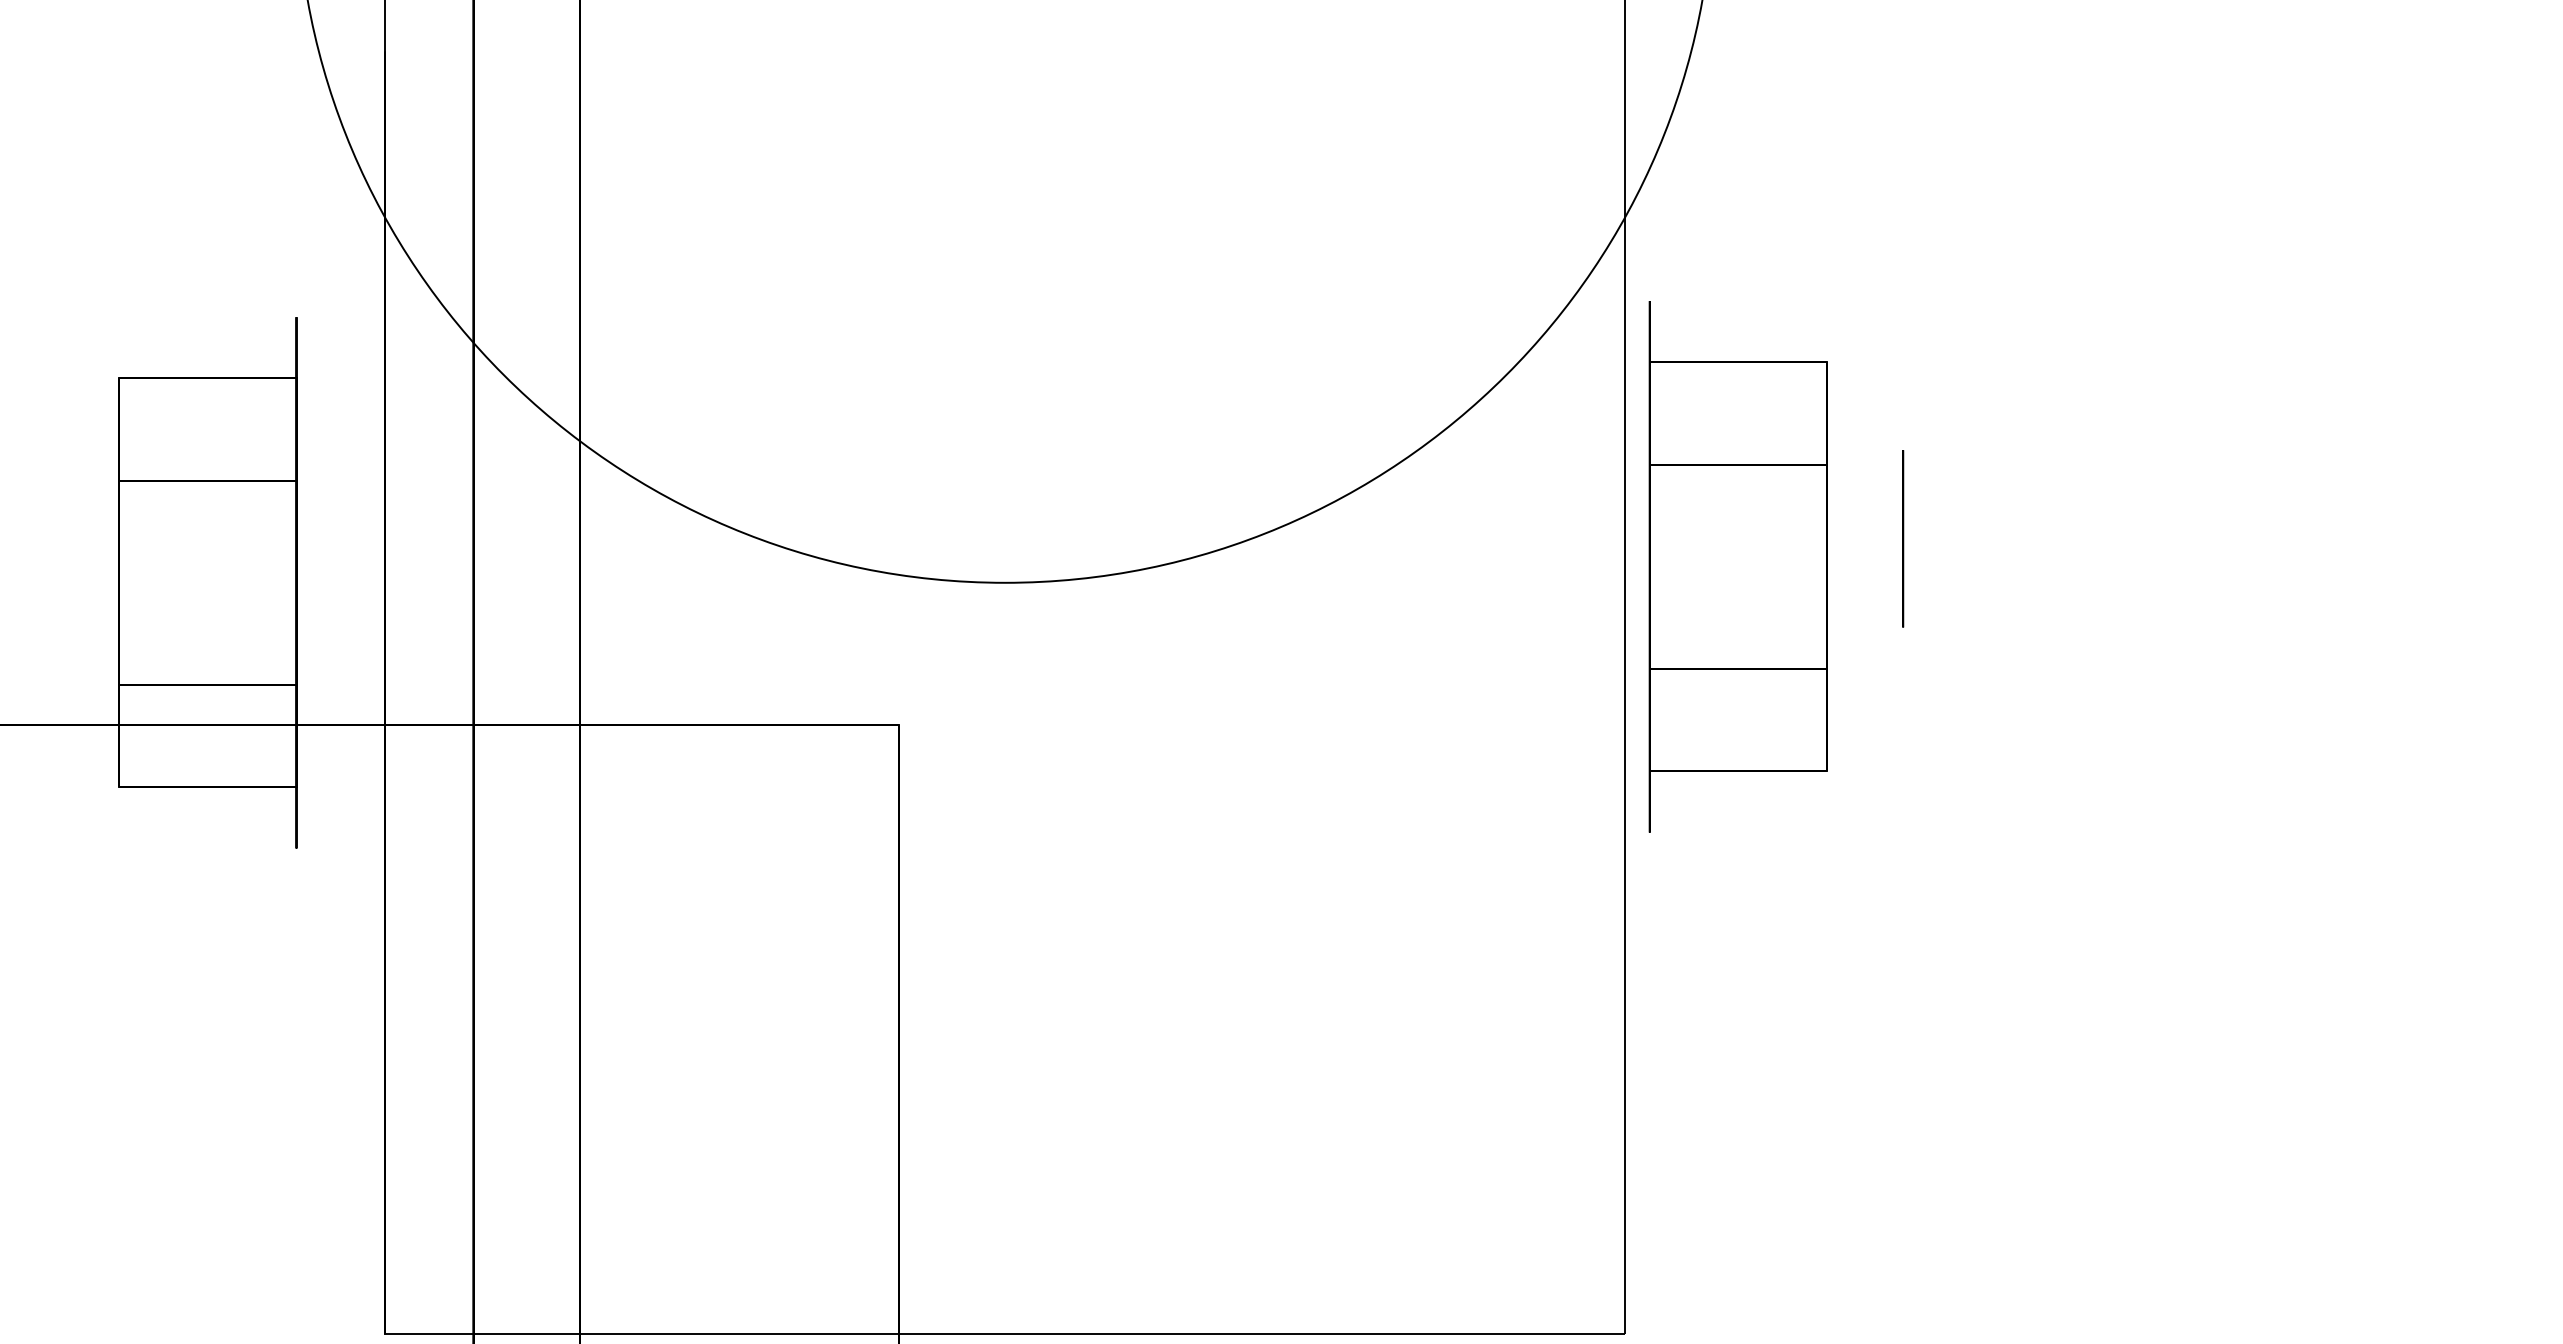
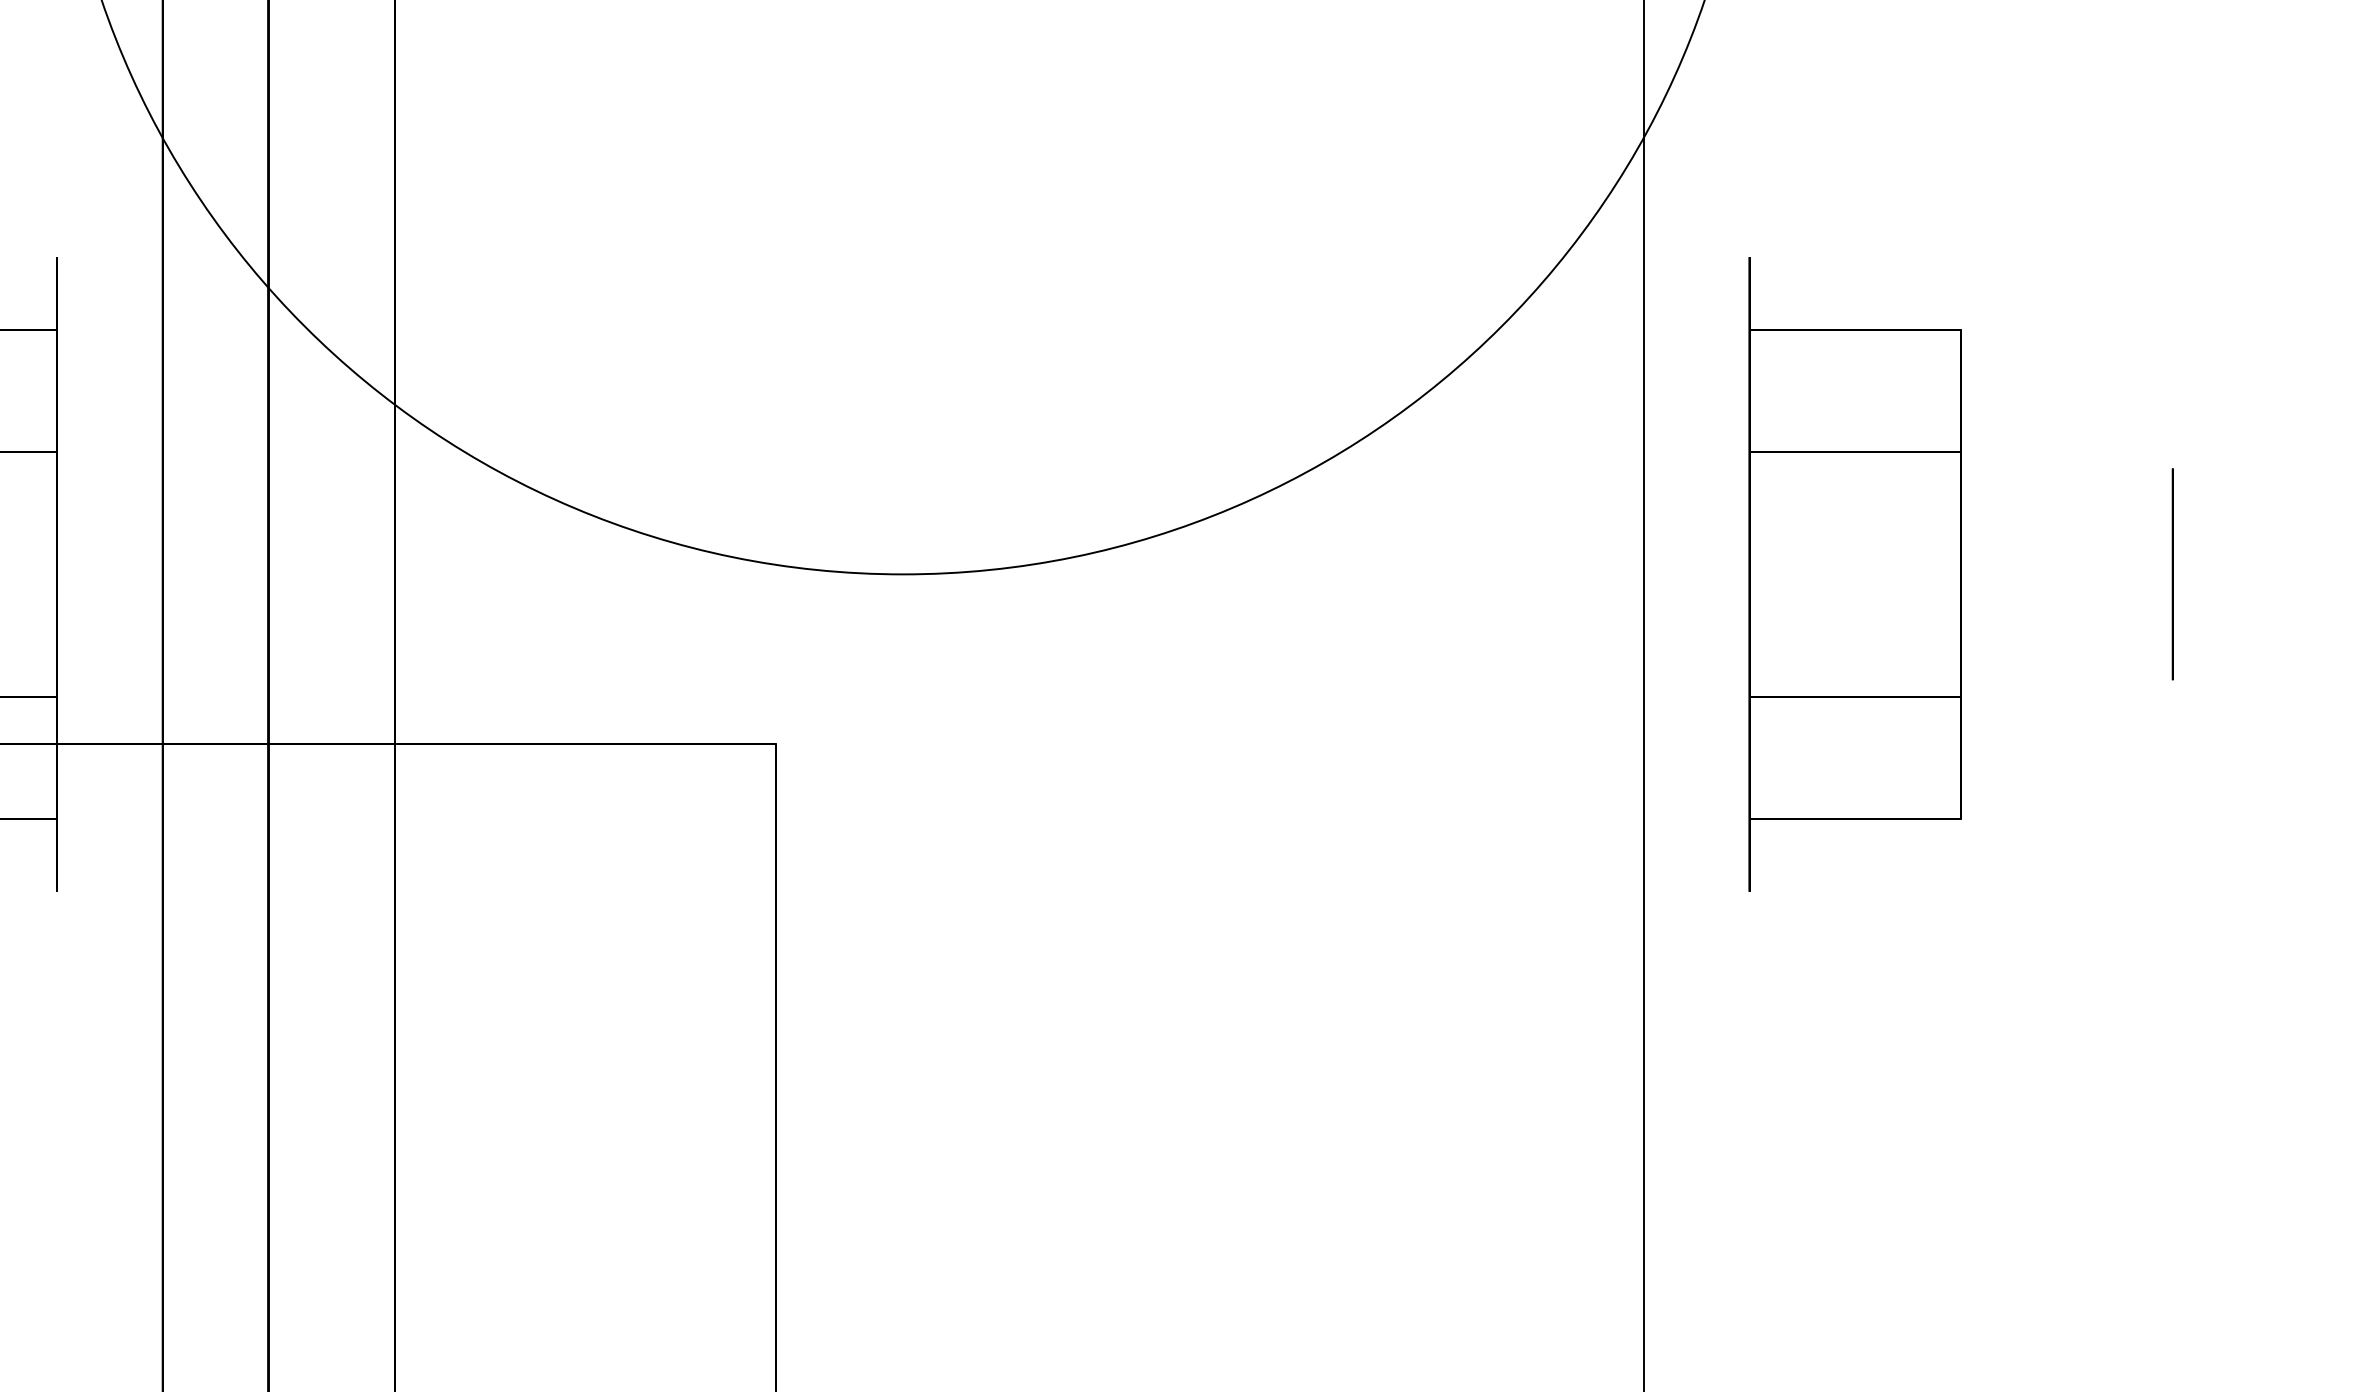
circle: (1903, 538) -> (2173, 574), moved
part: (1737, 566) -> (1854, 574), moved

